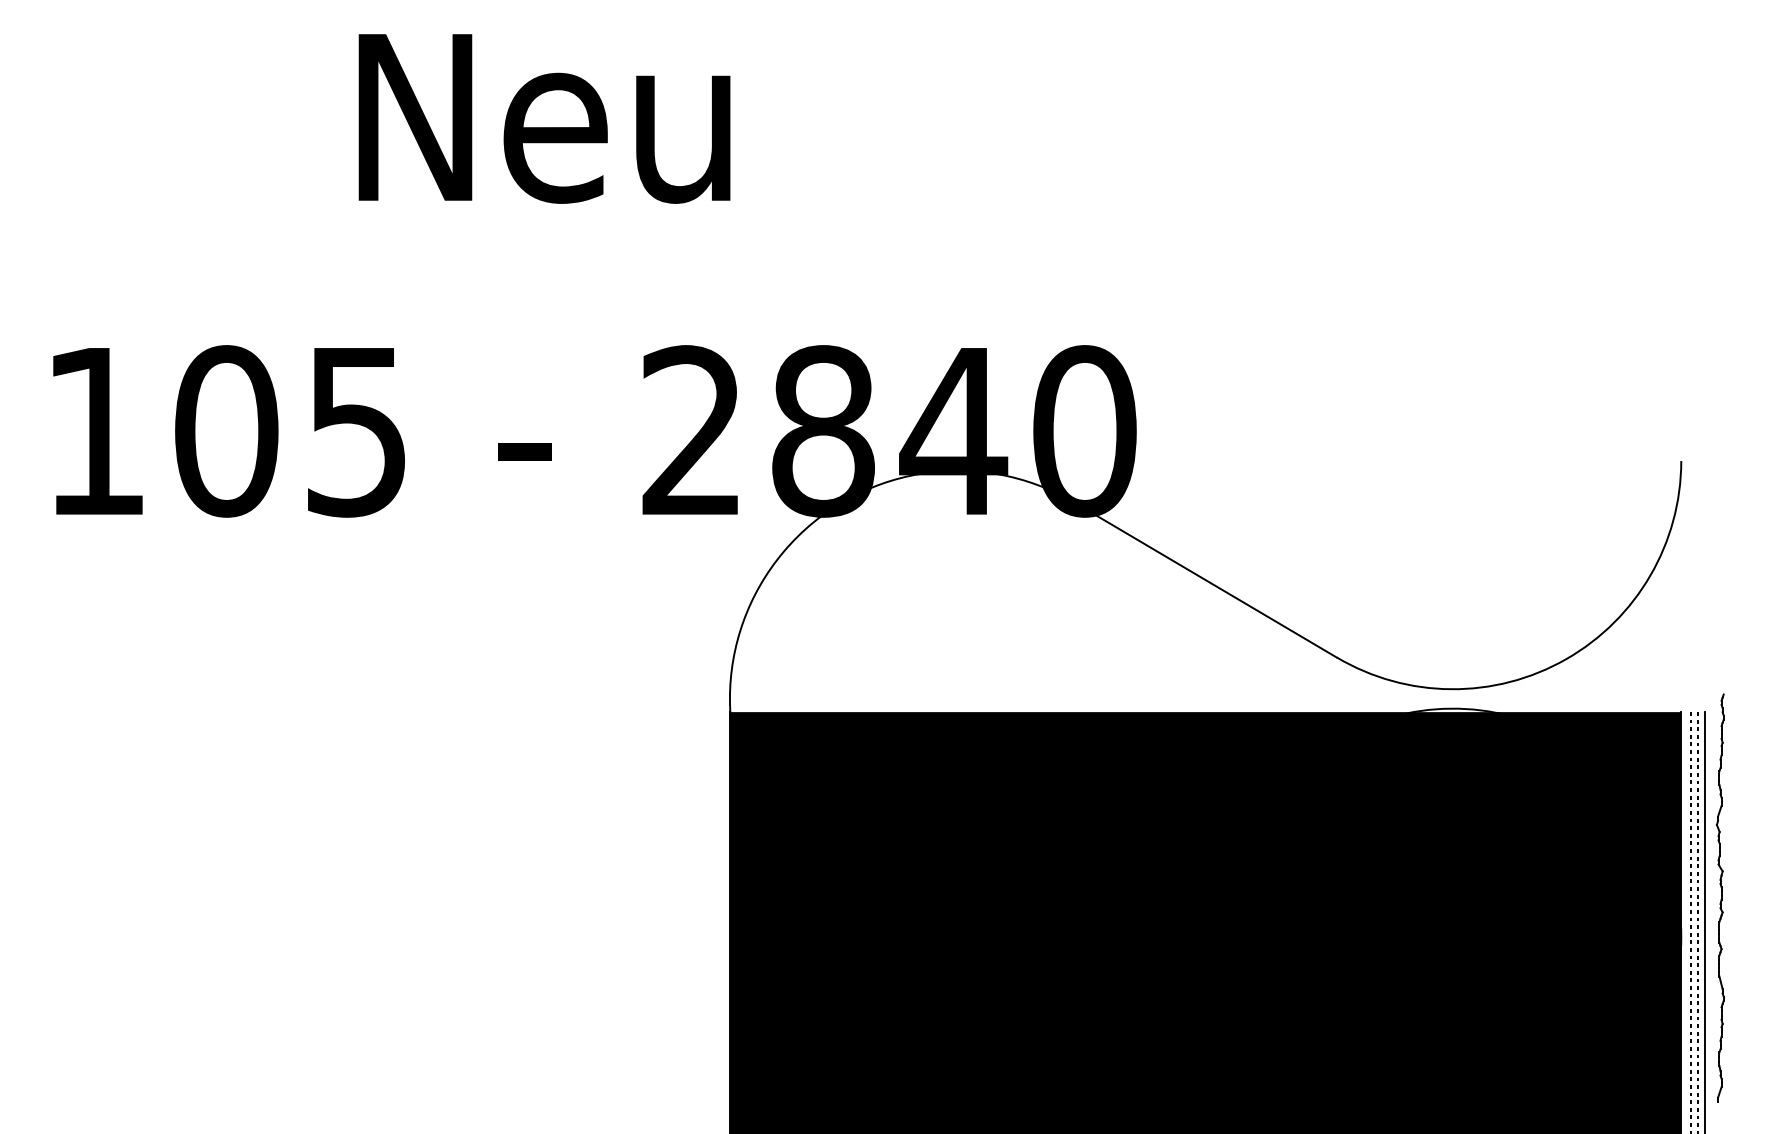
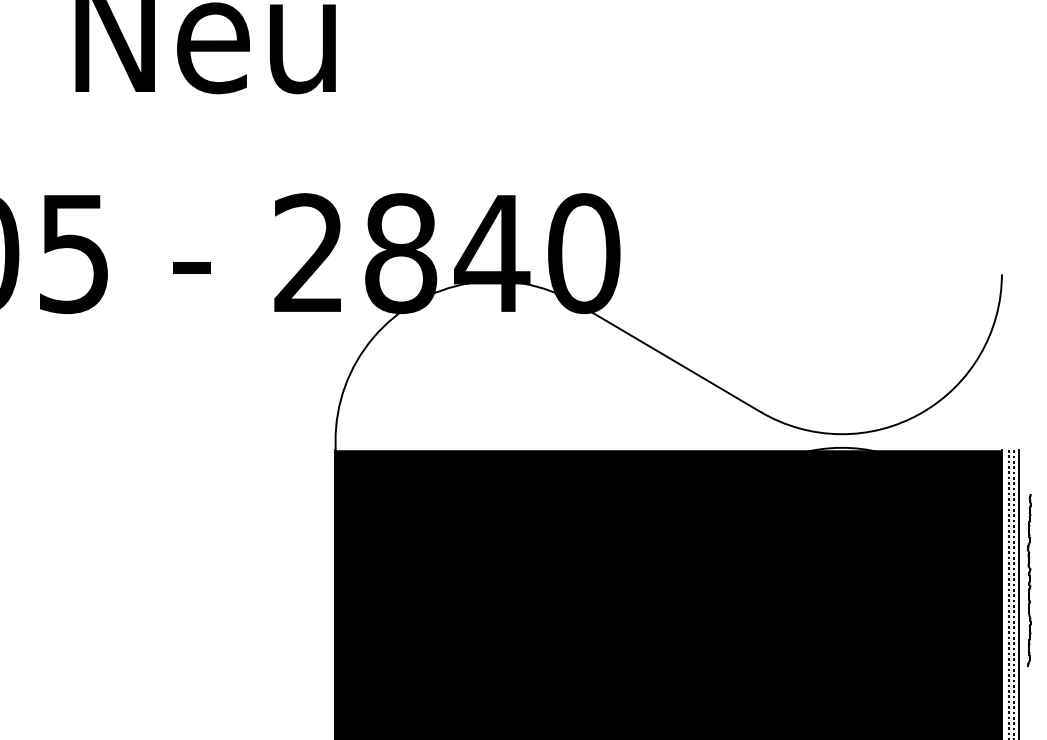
part: (1720, 897) -> (1029, 580), size x0.6

